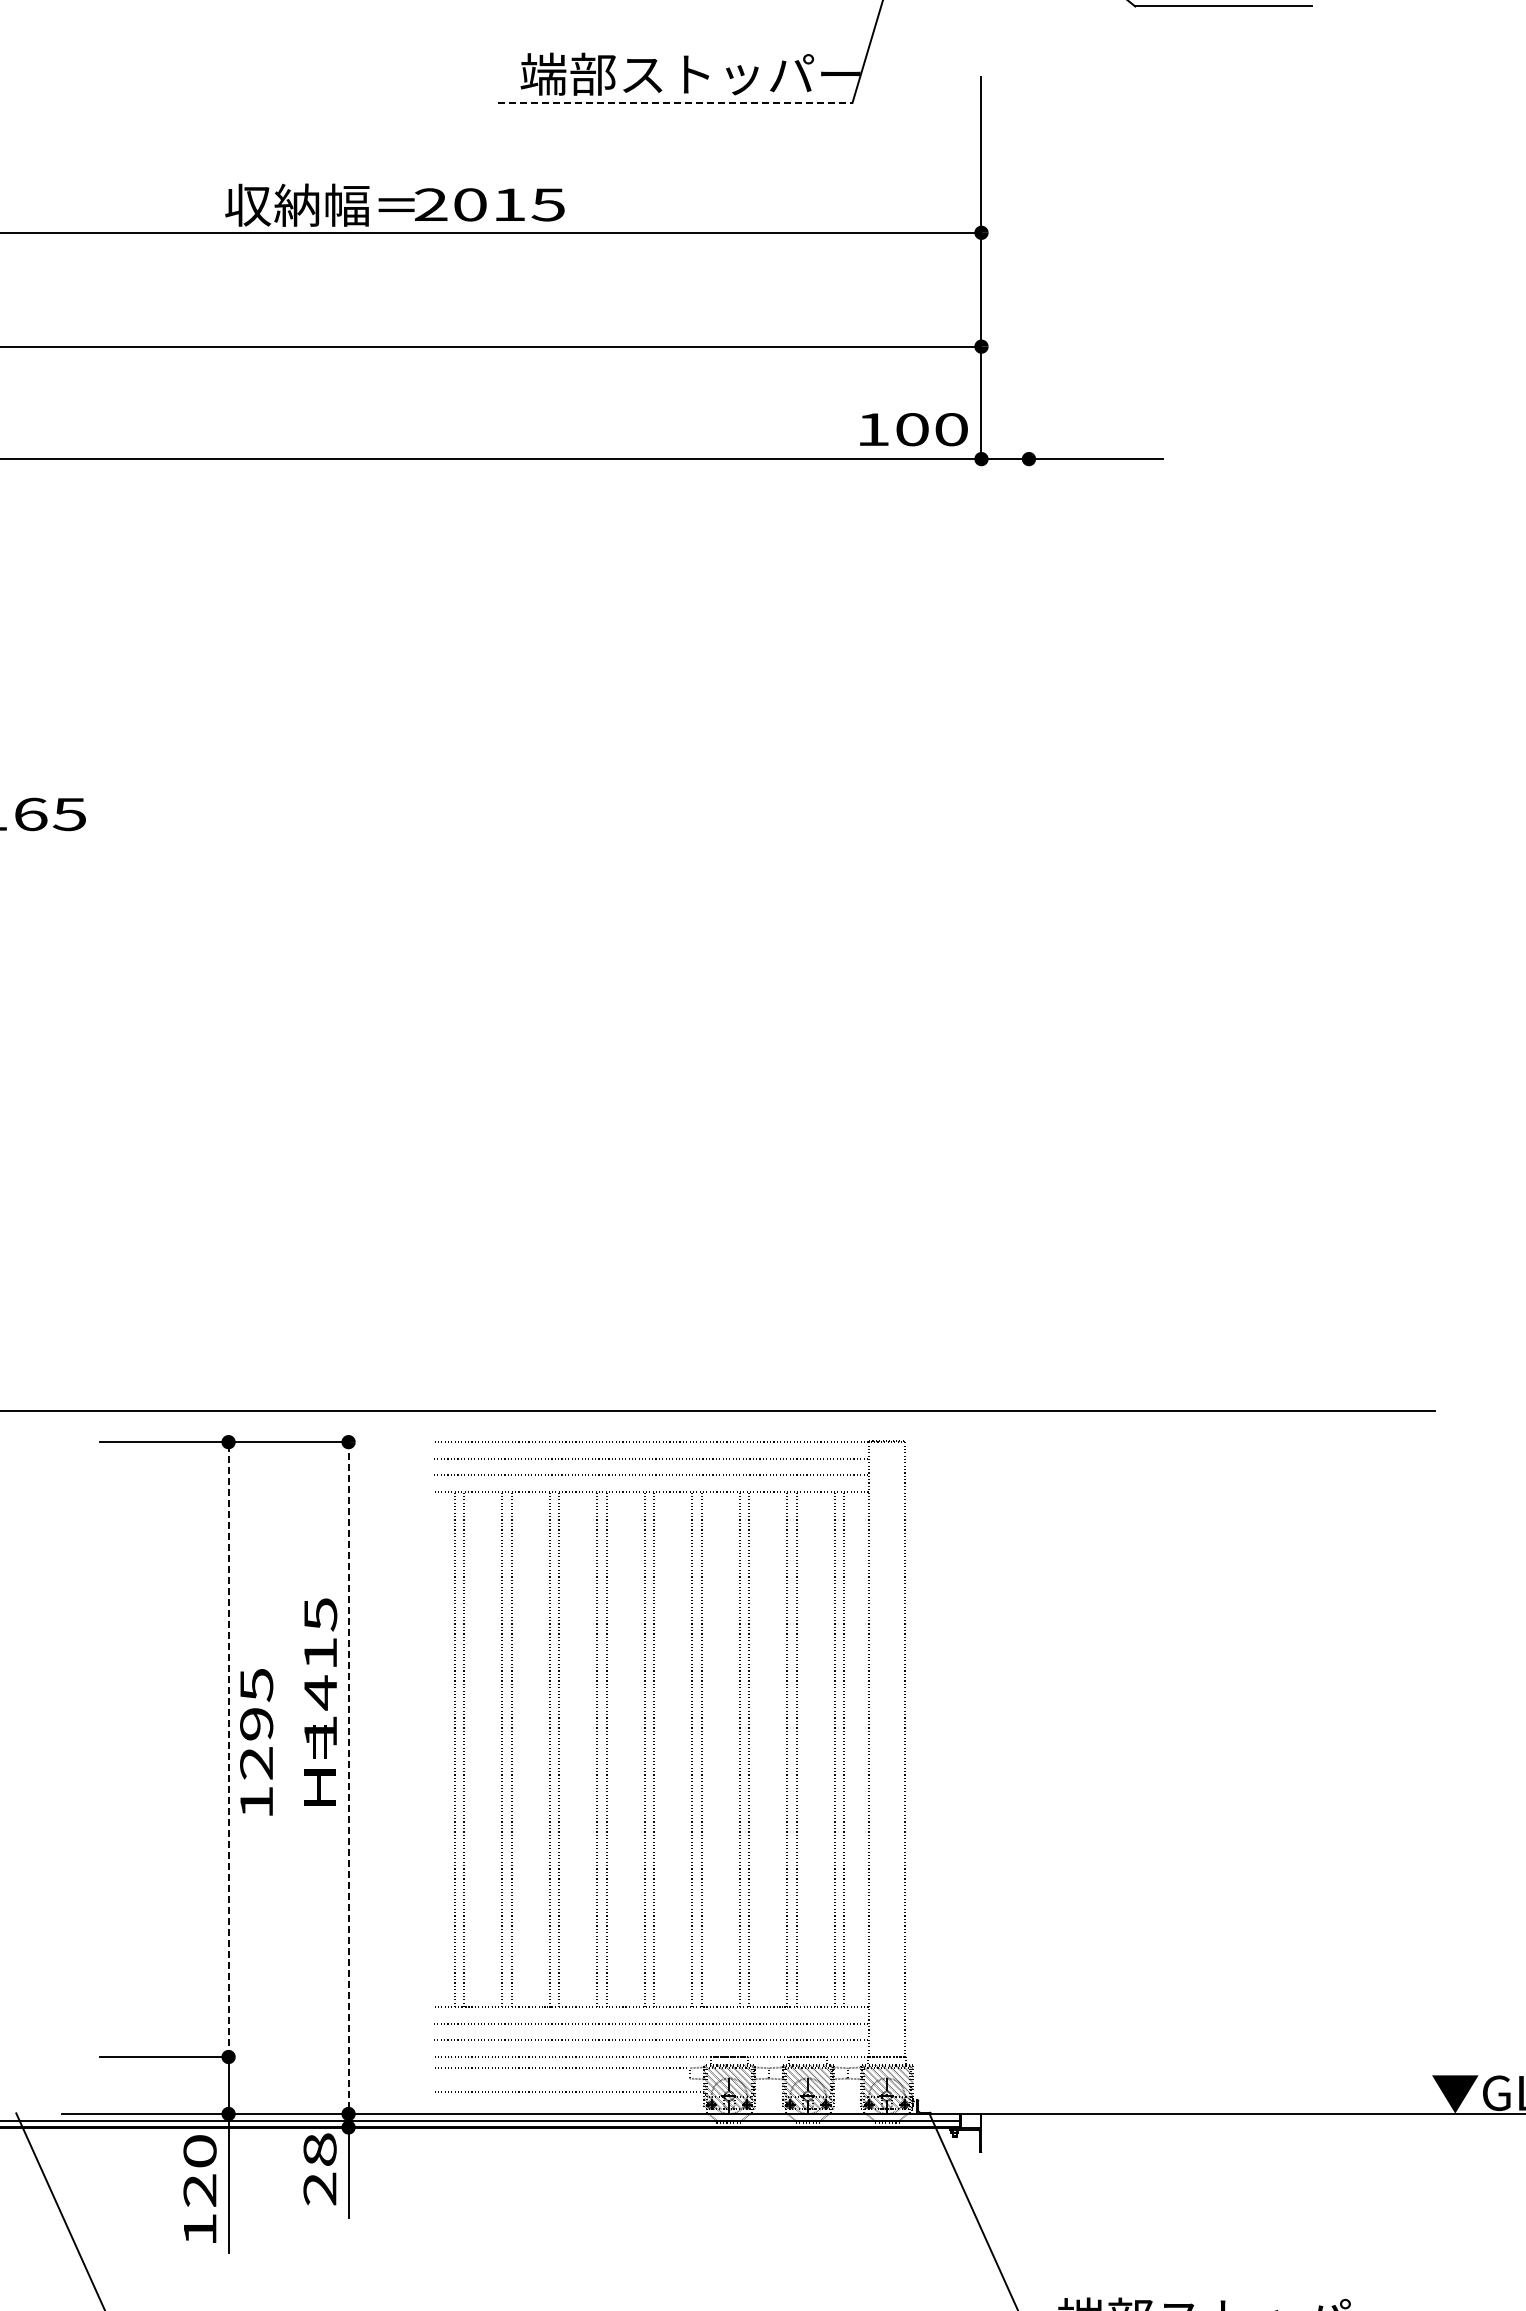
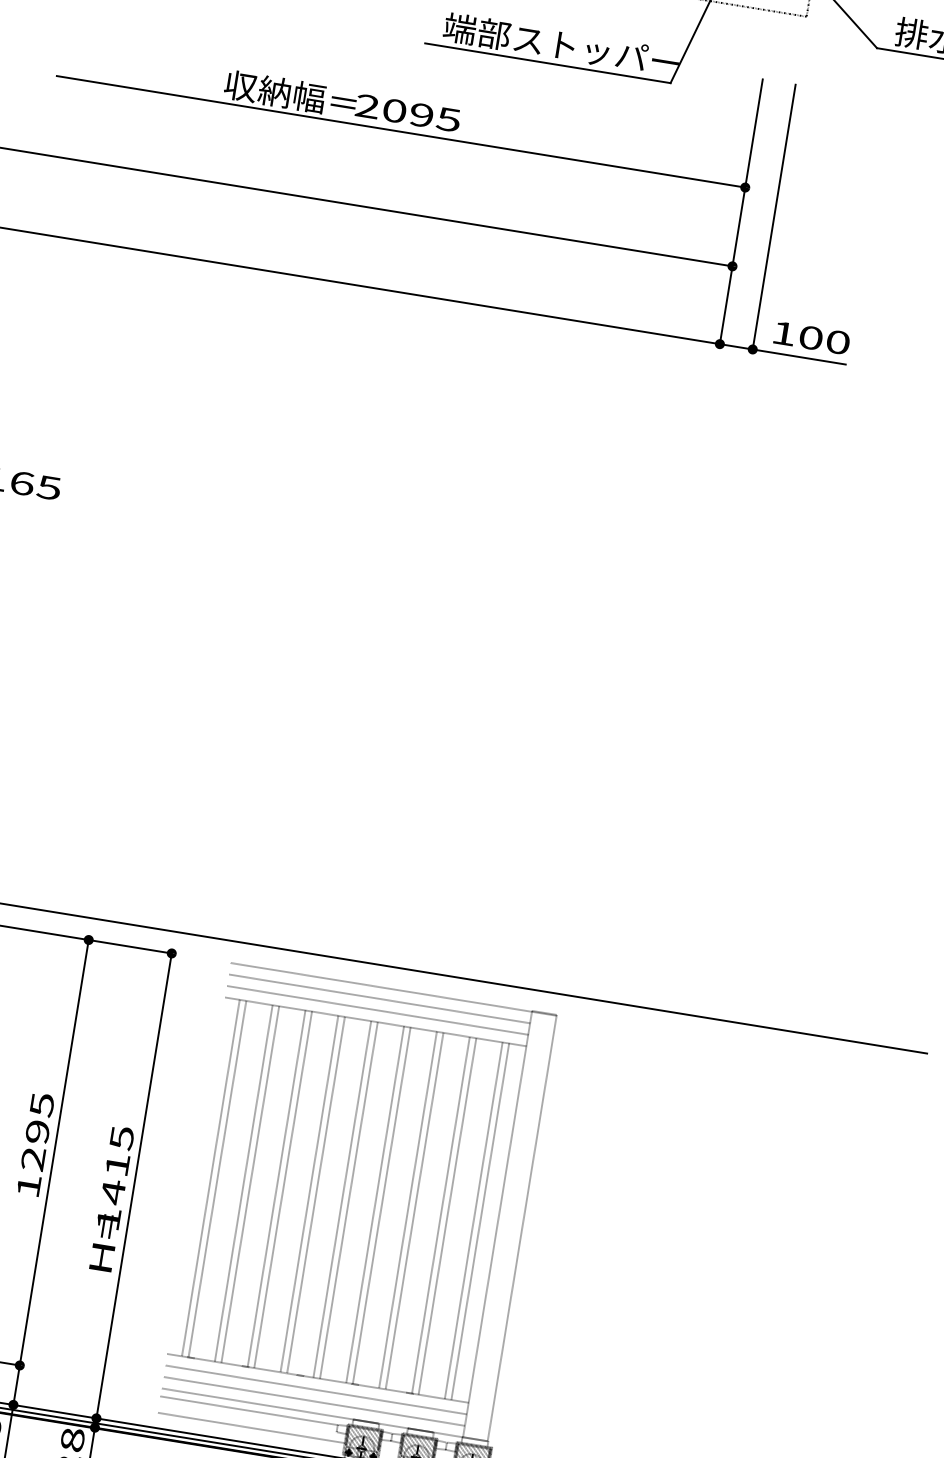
line: (675, 102) -> (548, 63), dashed -> solid
text: (509, 204) -> (421, 115), 2015 -> 2095
line: (1028, 267) -> (773, 216), added
text: (913, 429) -> (811, 338), moved
text: (320, 1701) -> (112, 1198), moved
text: (256, 1742) -> (35, 1144), moved
line: (228, 1749) -> (54, 1152), dashed -> solid
line: (348, 1778) -> (134, 1186), dashed -> solid

